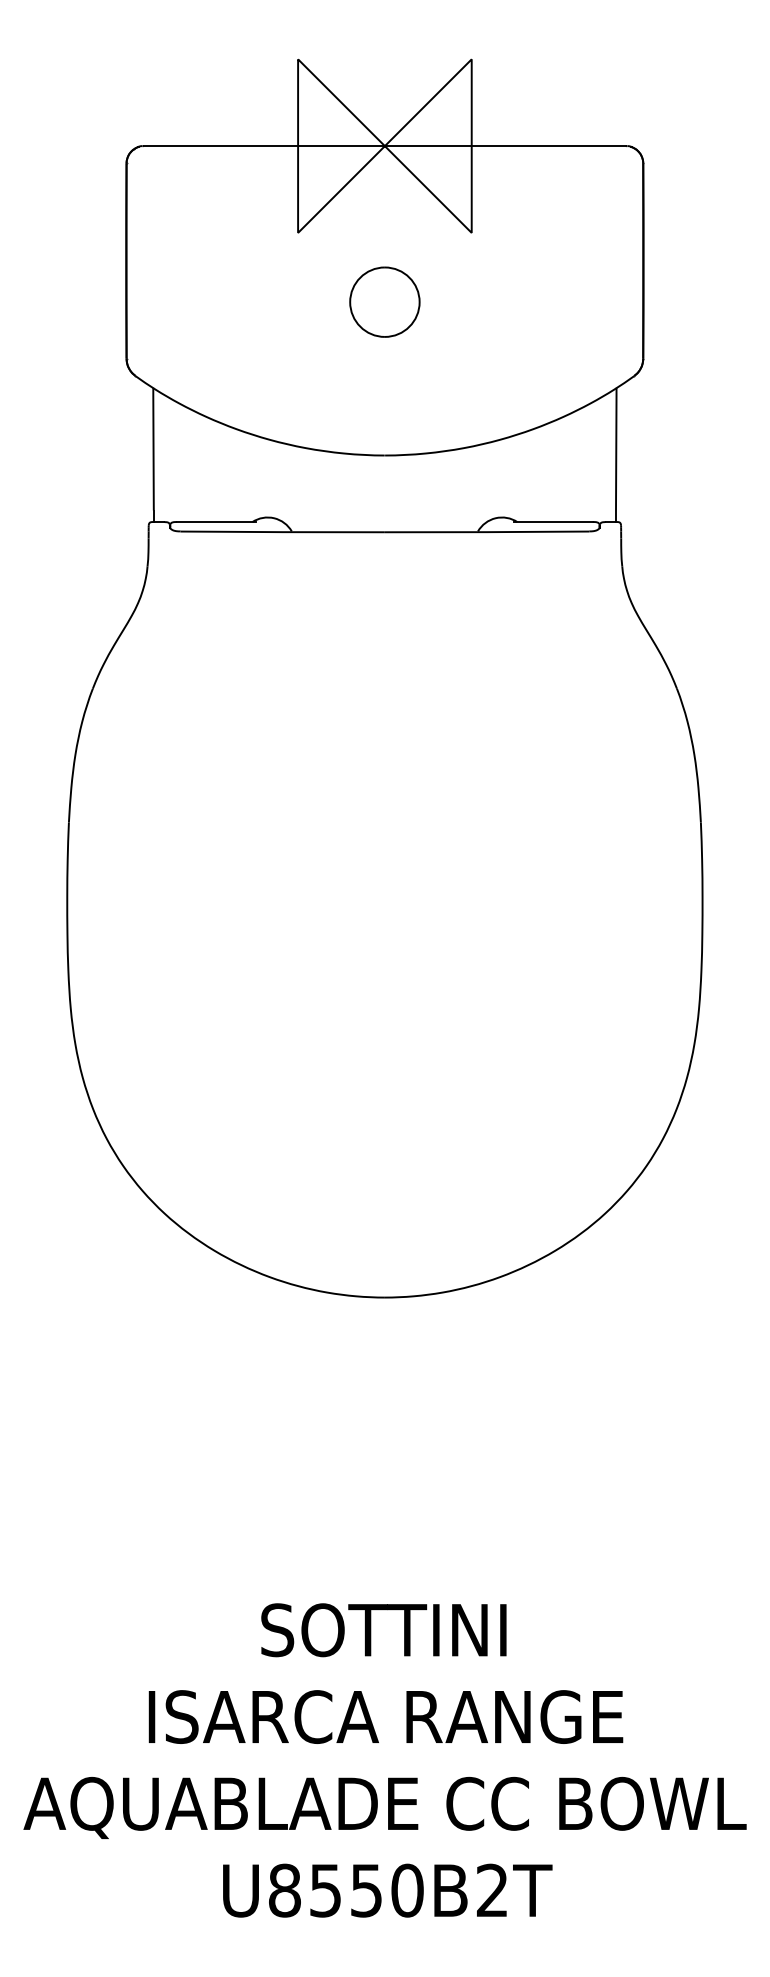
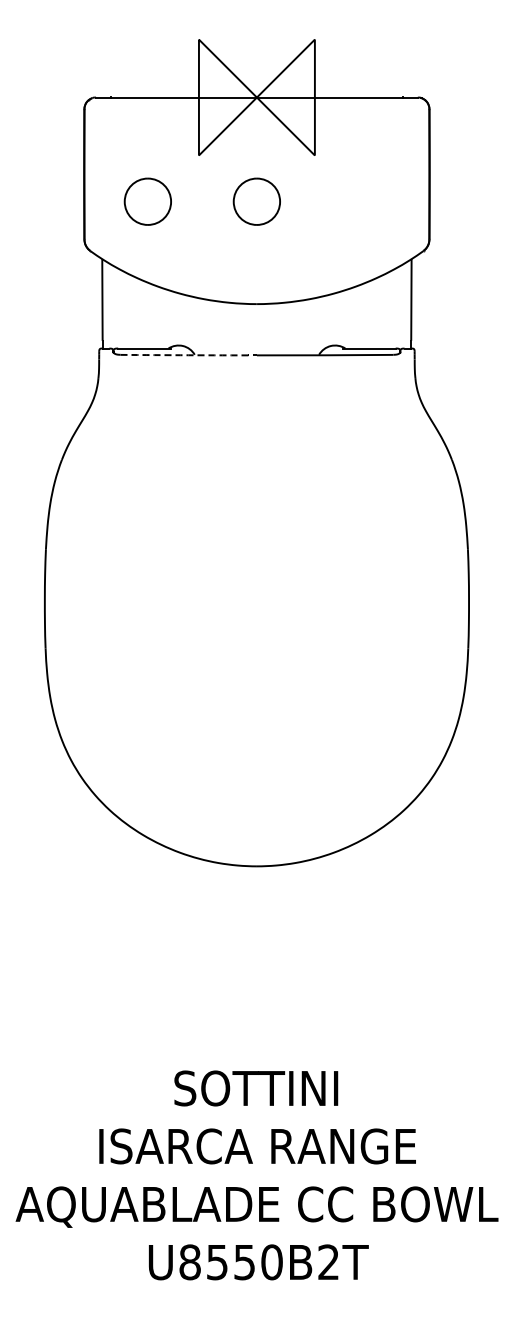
part: (221, 301) -> (147, 201), added
arc: (282, 532) -> (188, 355), solid -> dashed

